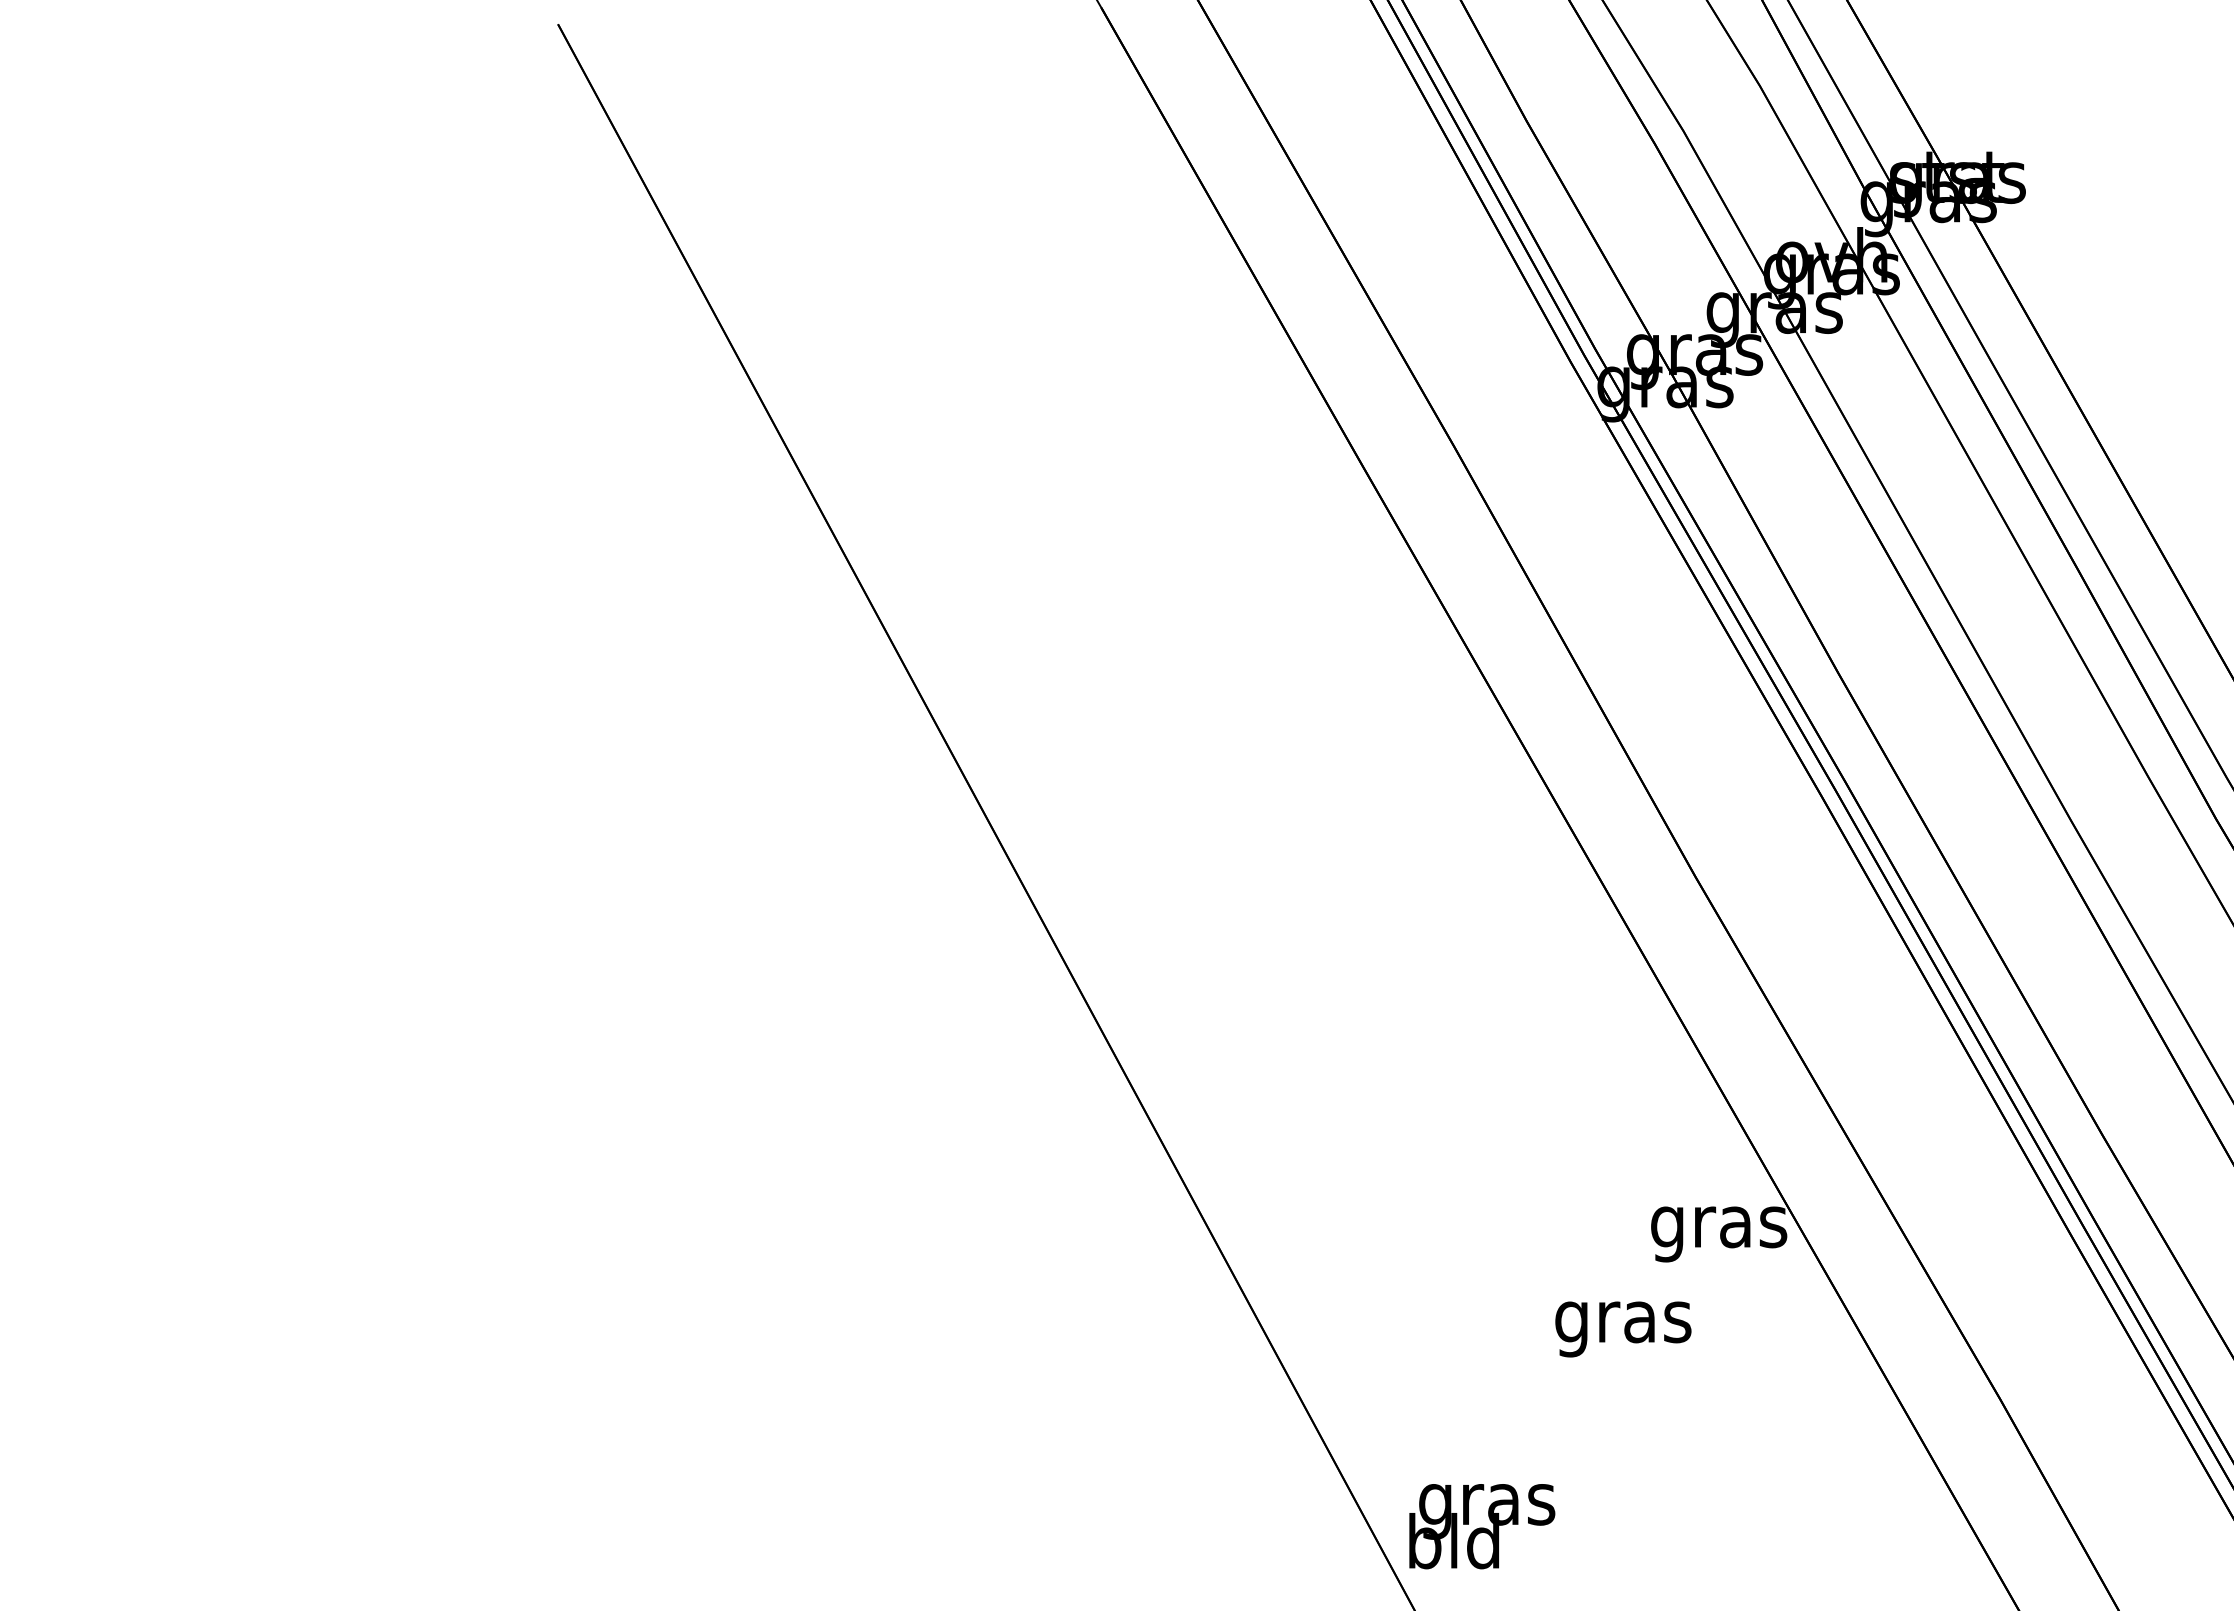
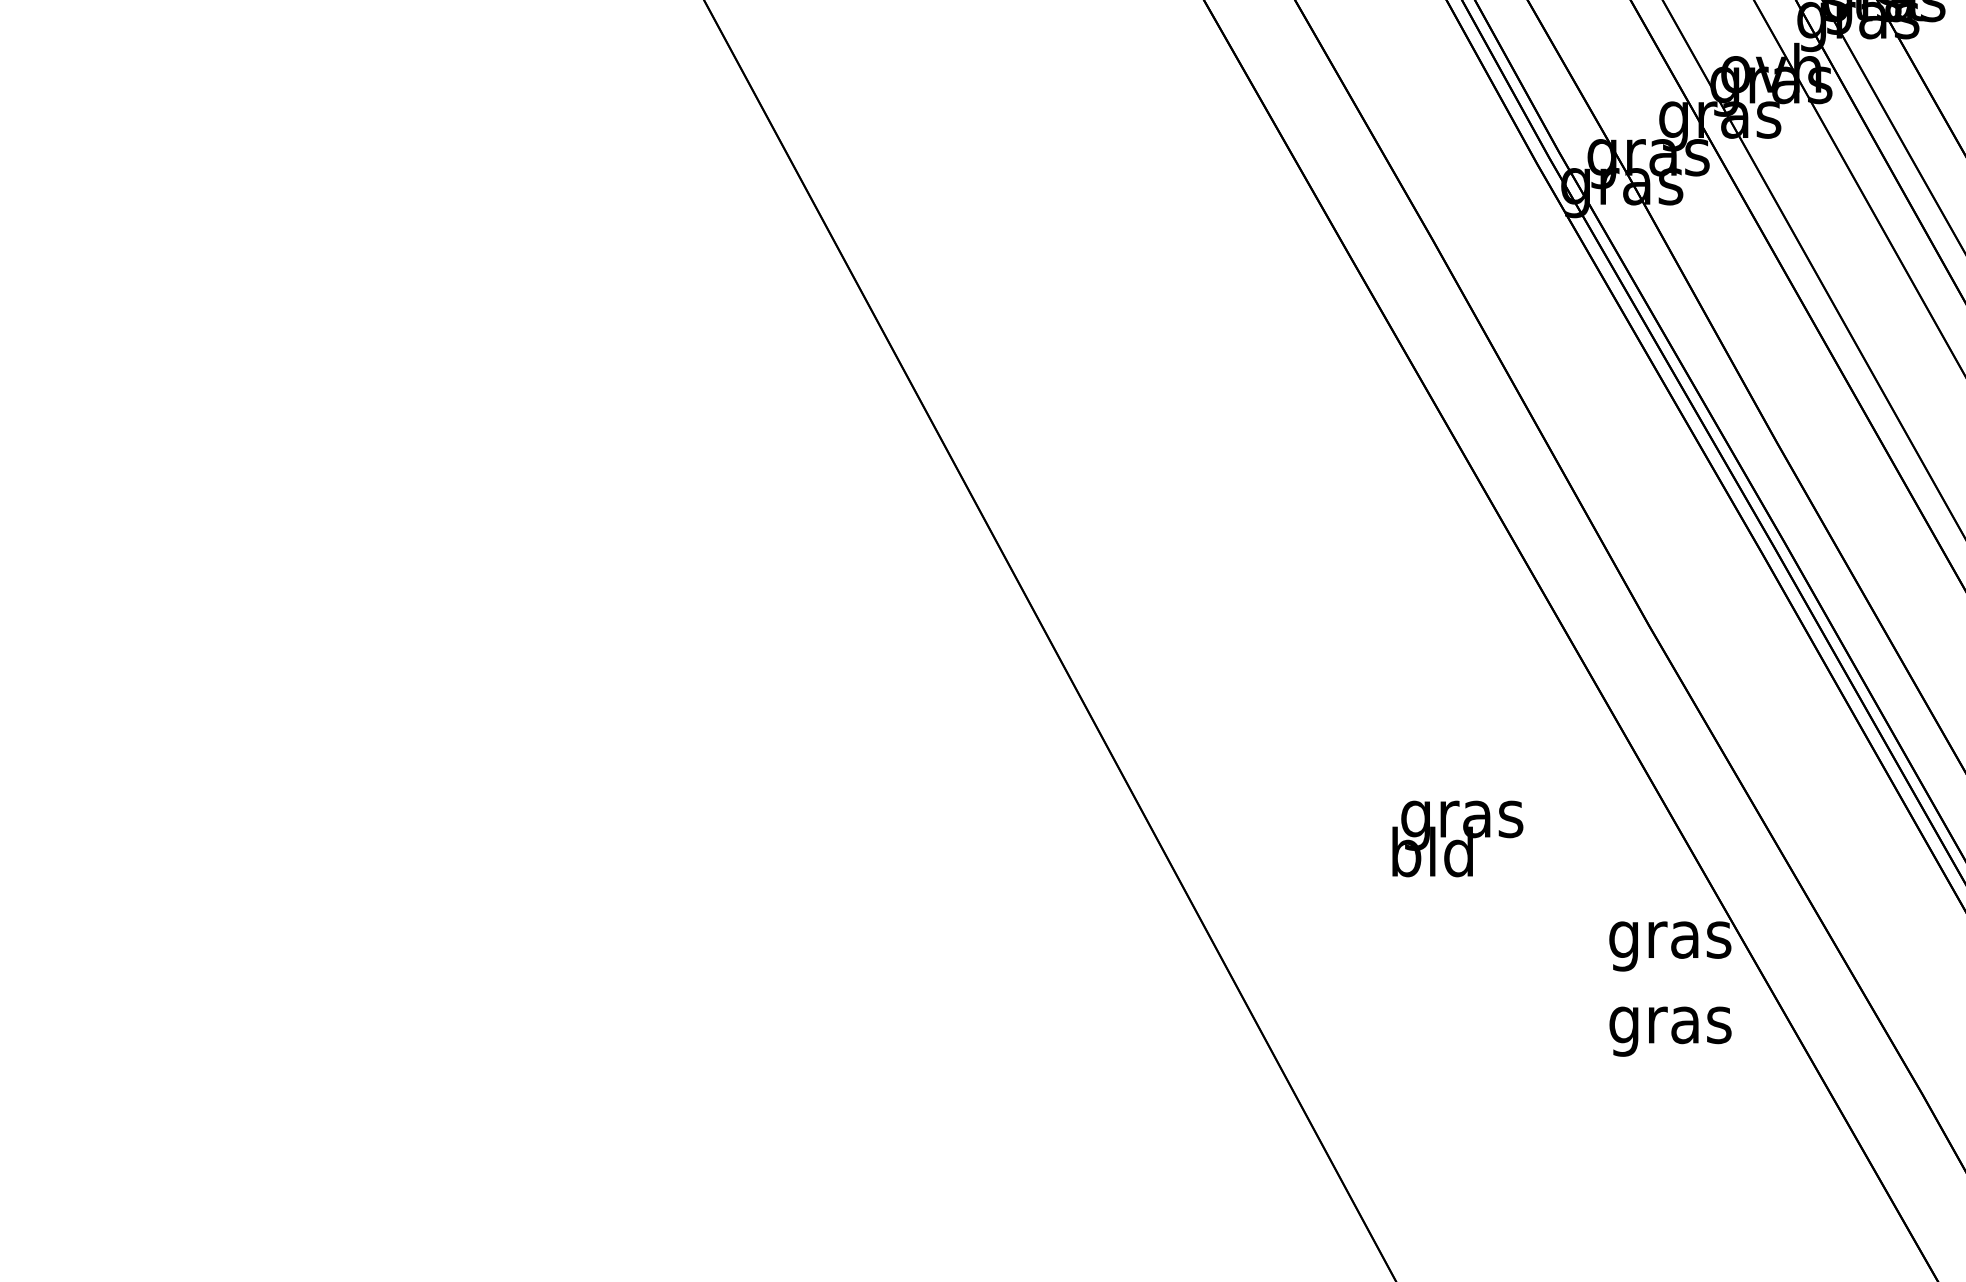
text: (1623, 1329) -> (1670, 1031), moved
text: (1482, 1526) -> (1458, 838), moved

